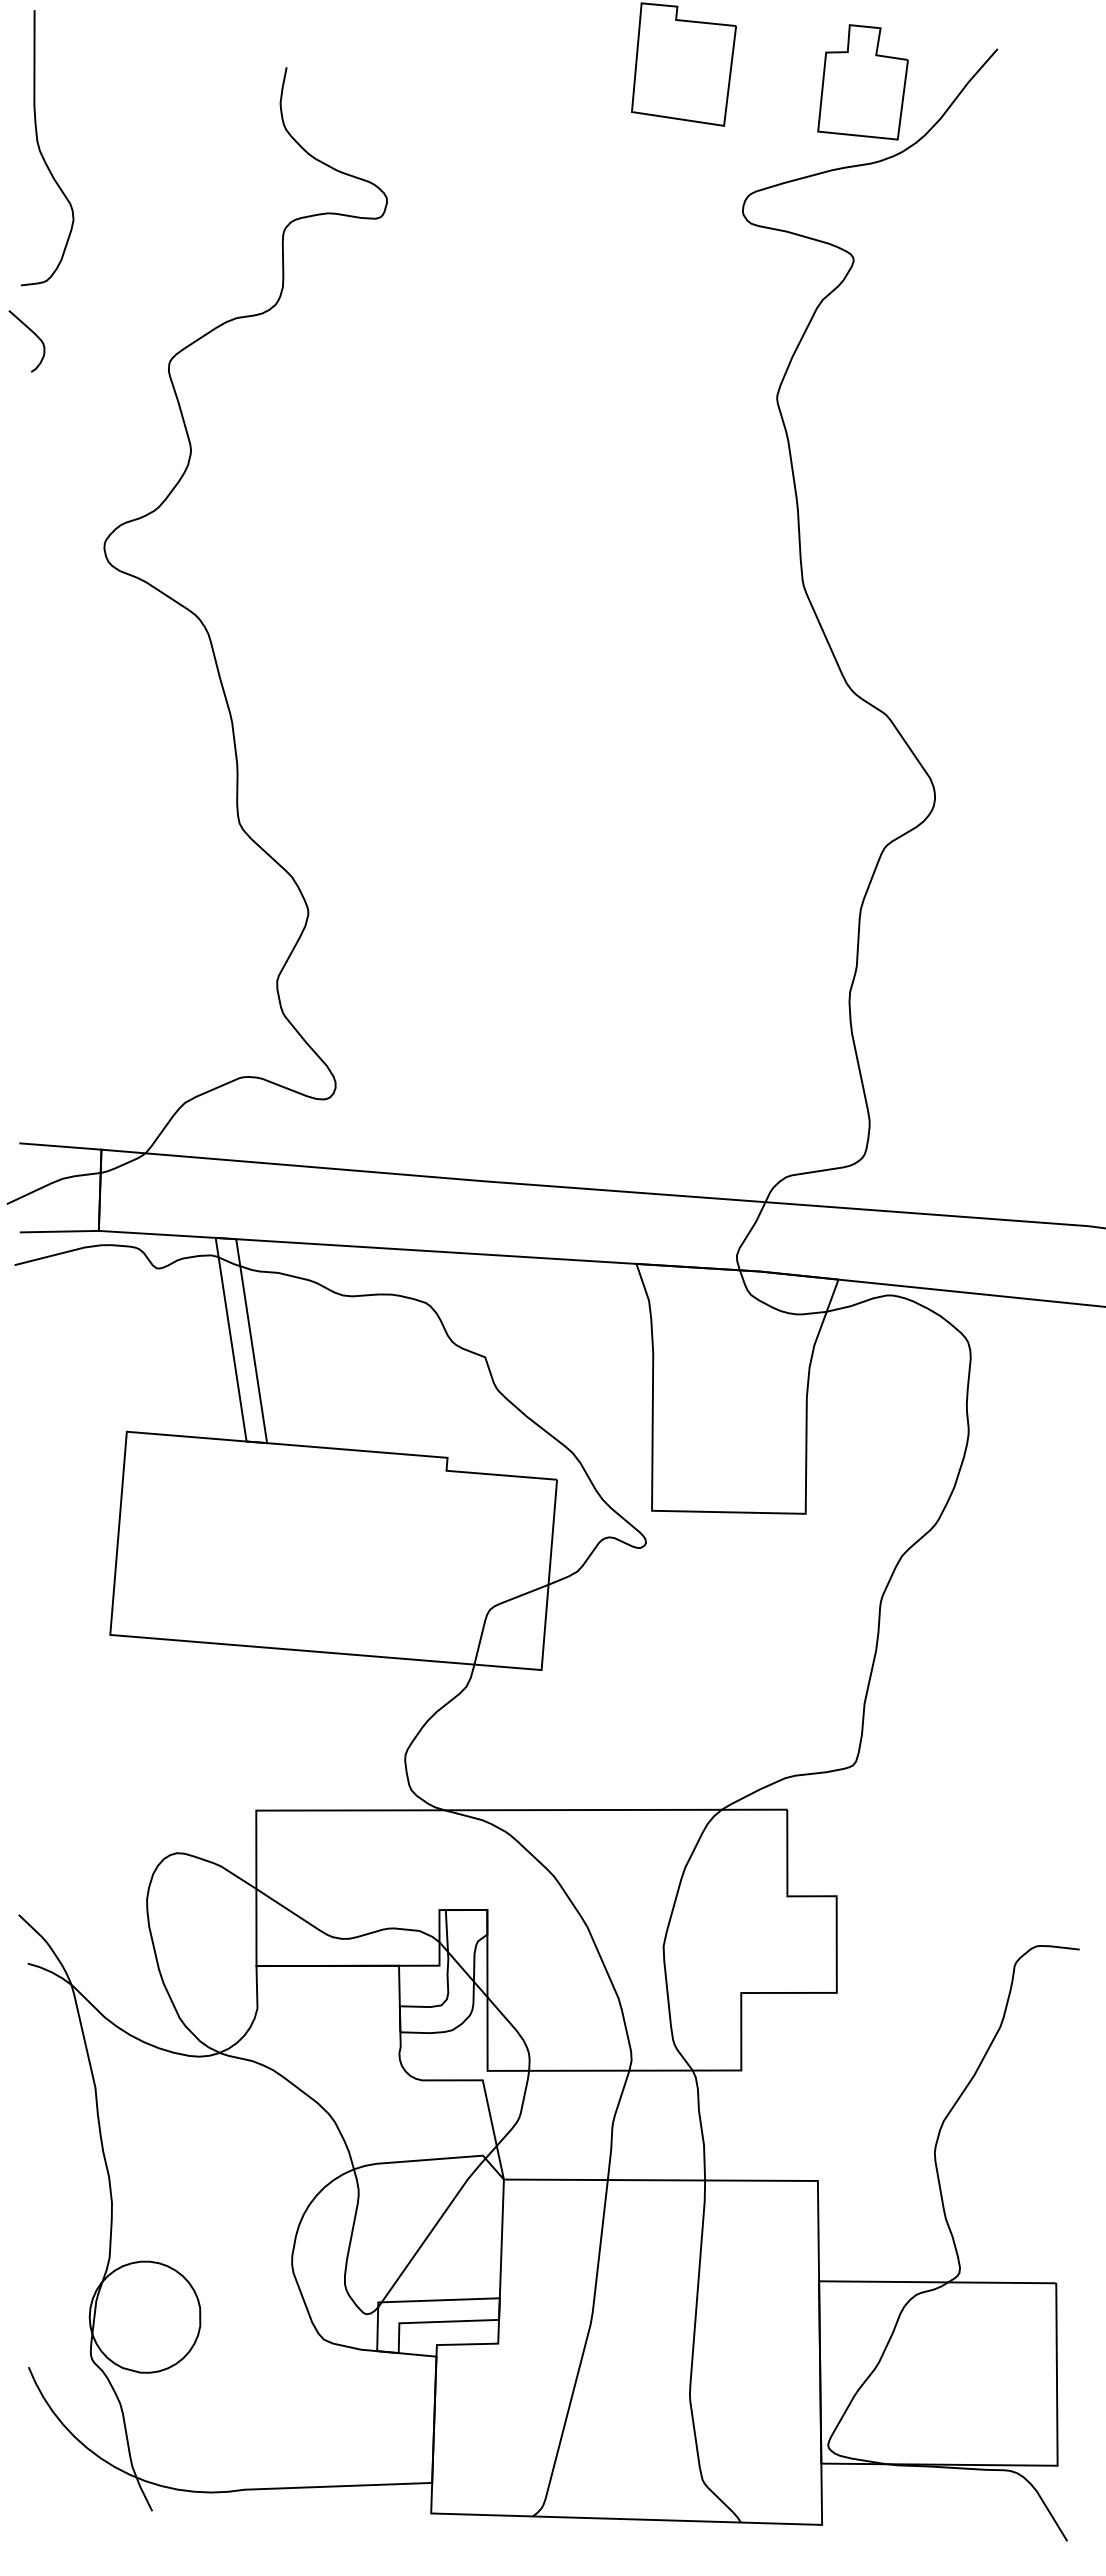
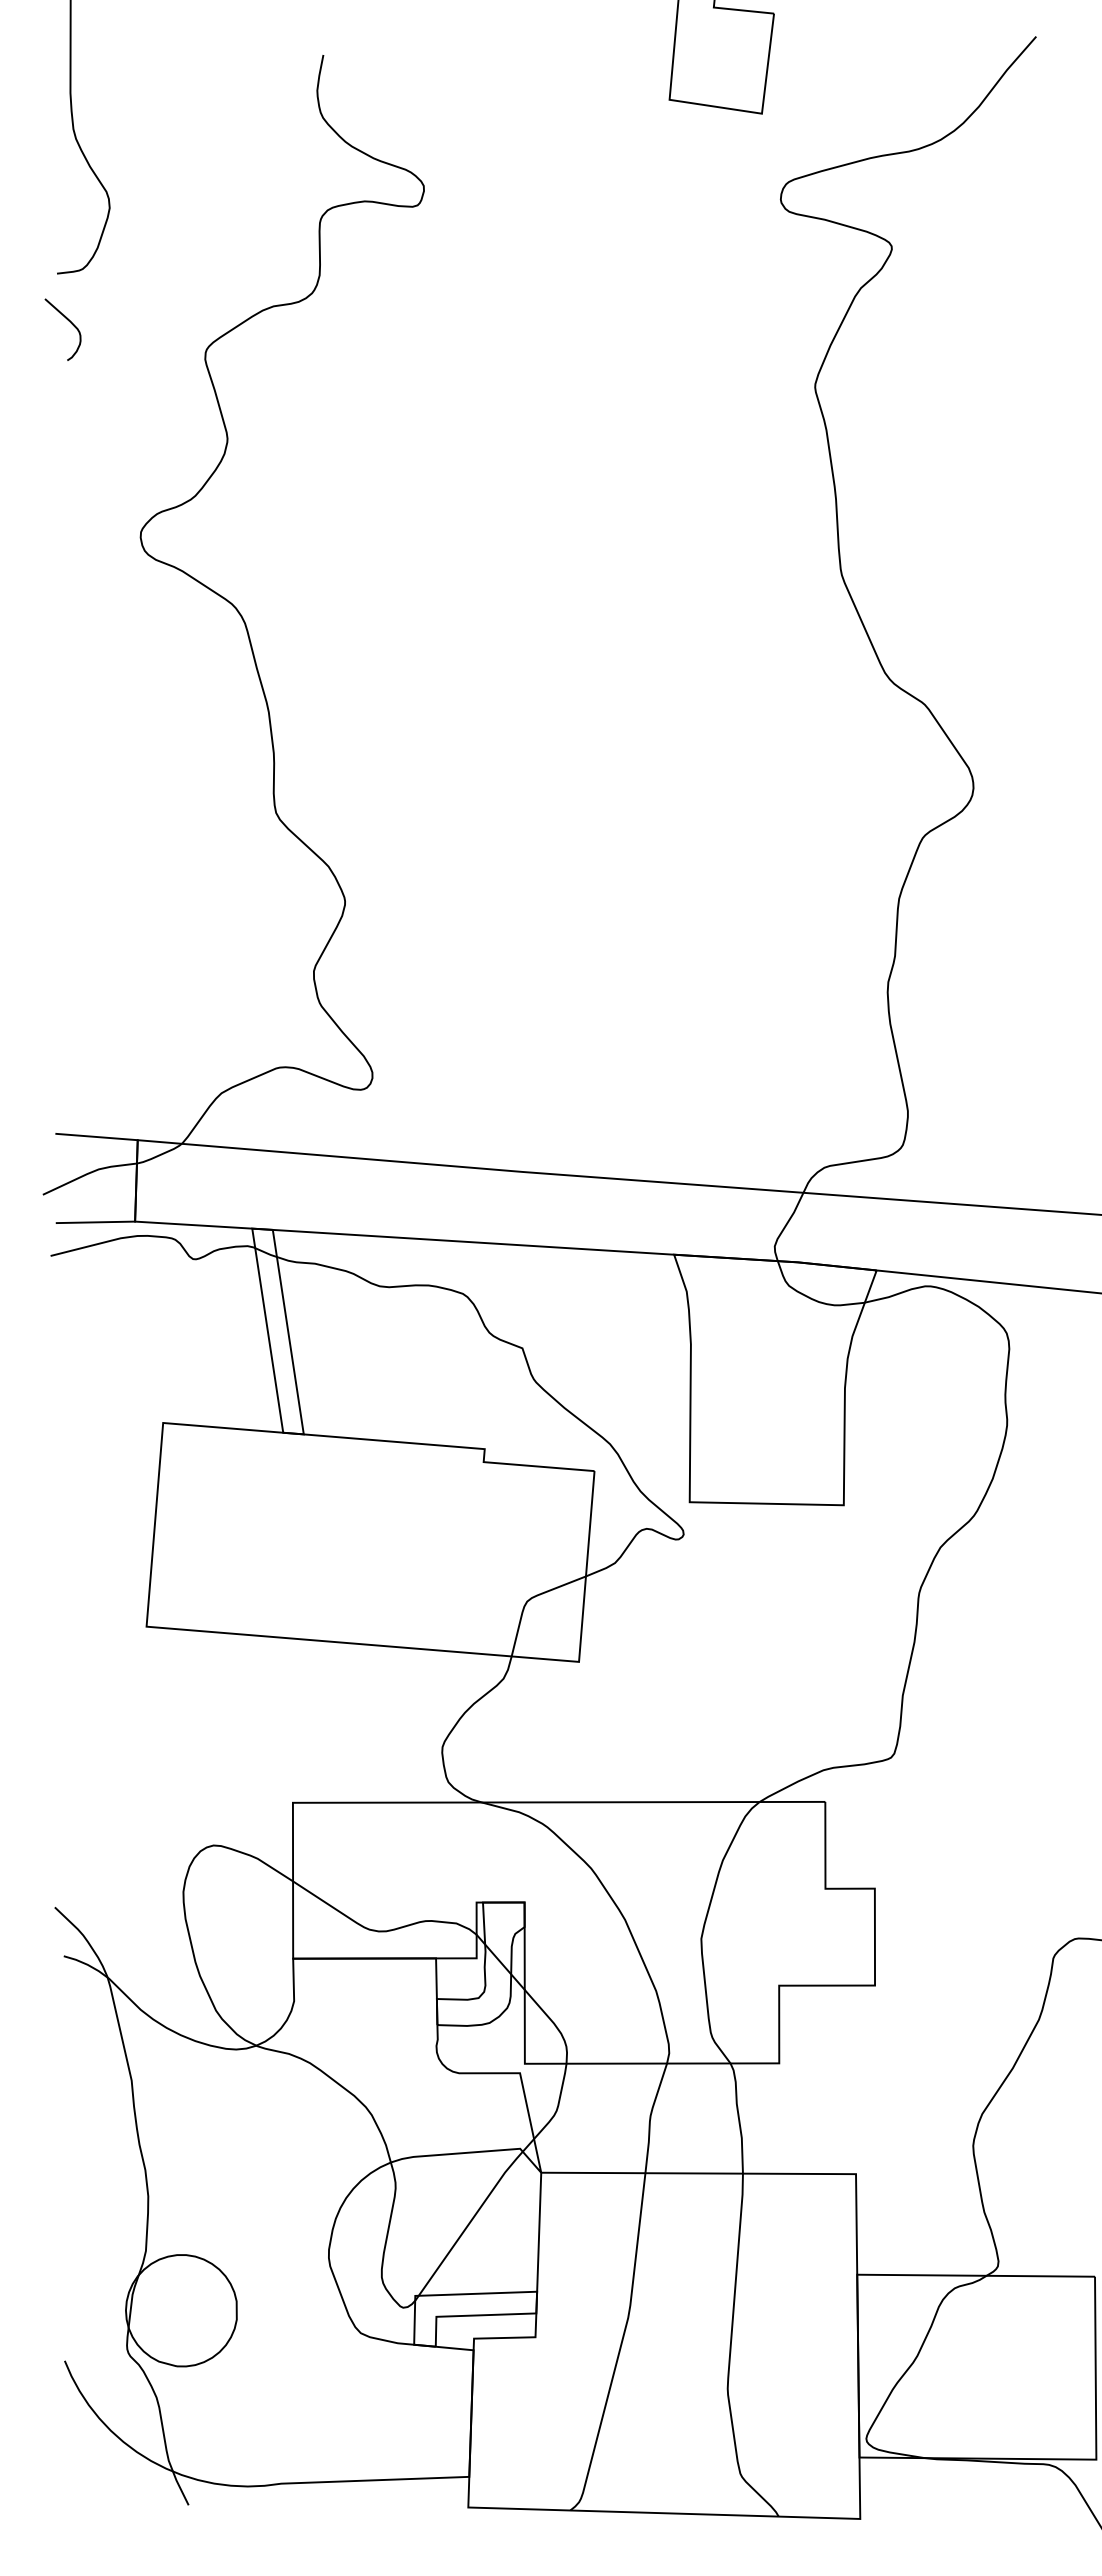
part: (862, 82) -> (900, 70), removed

